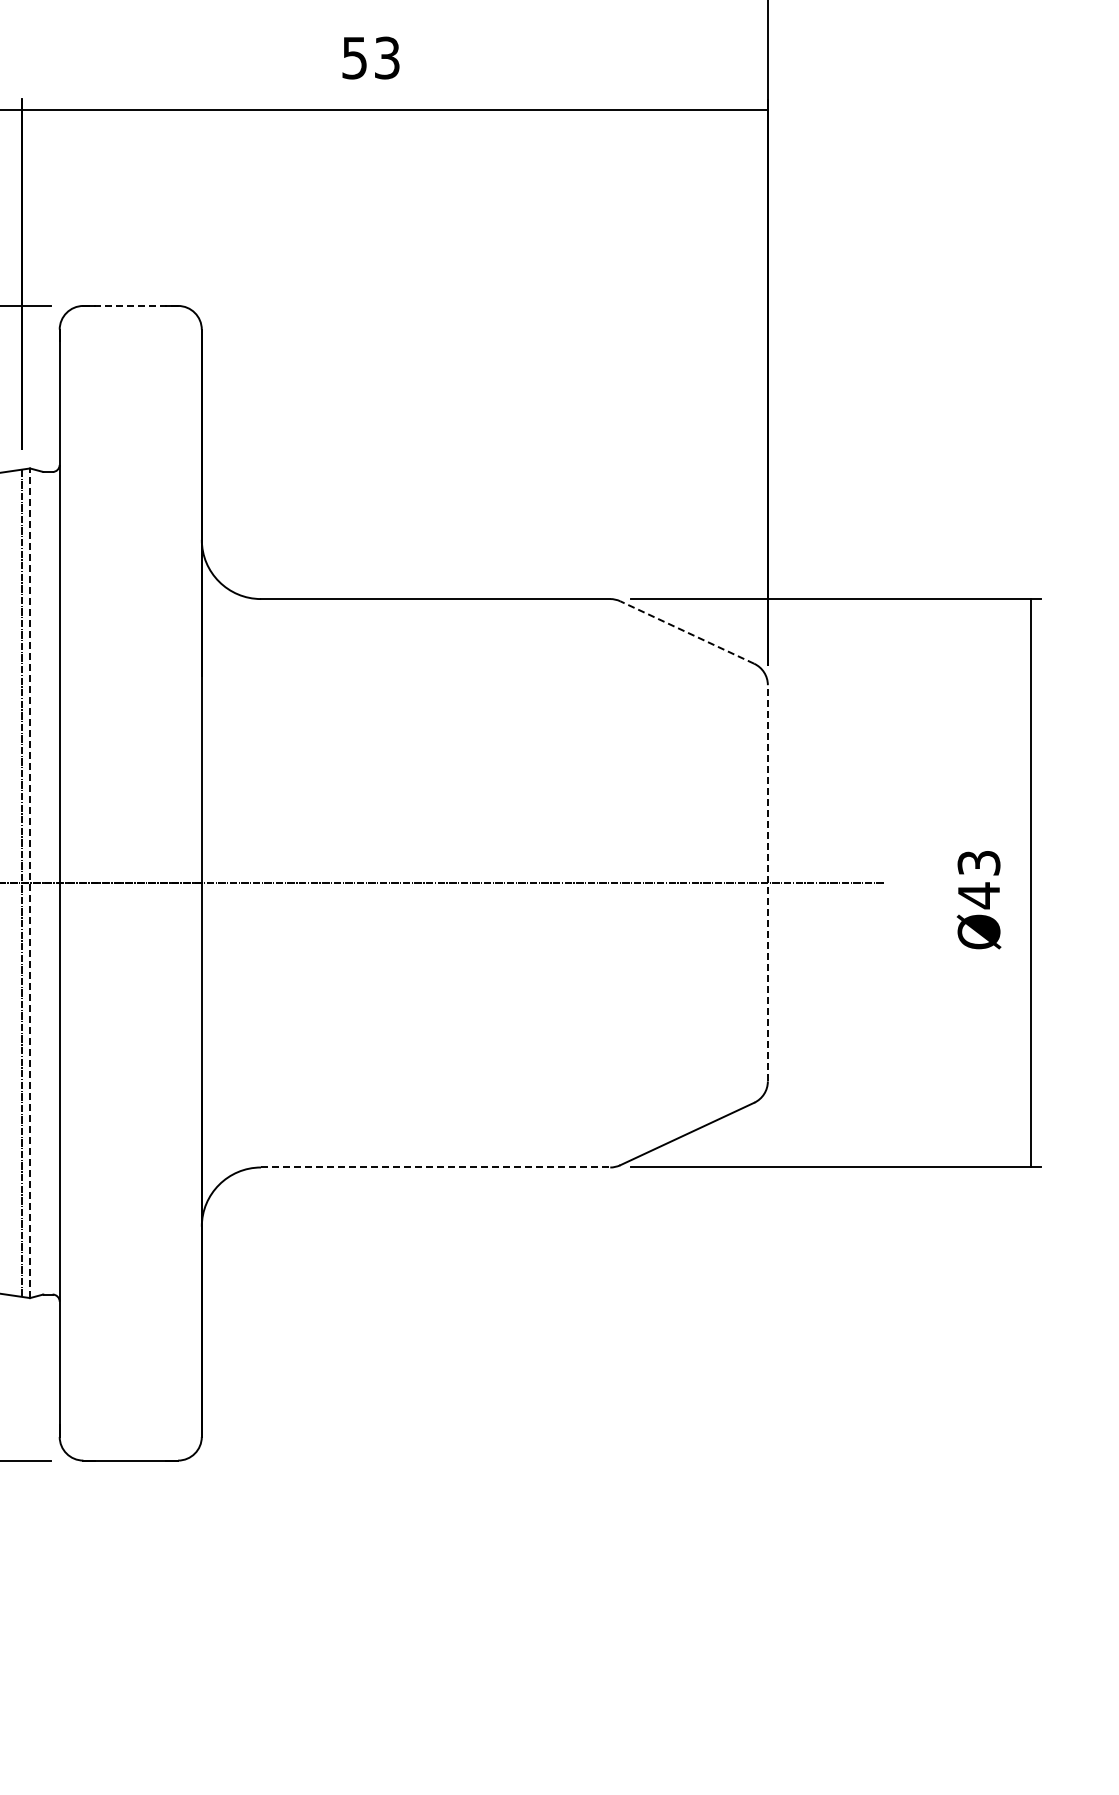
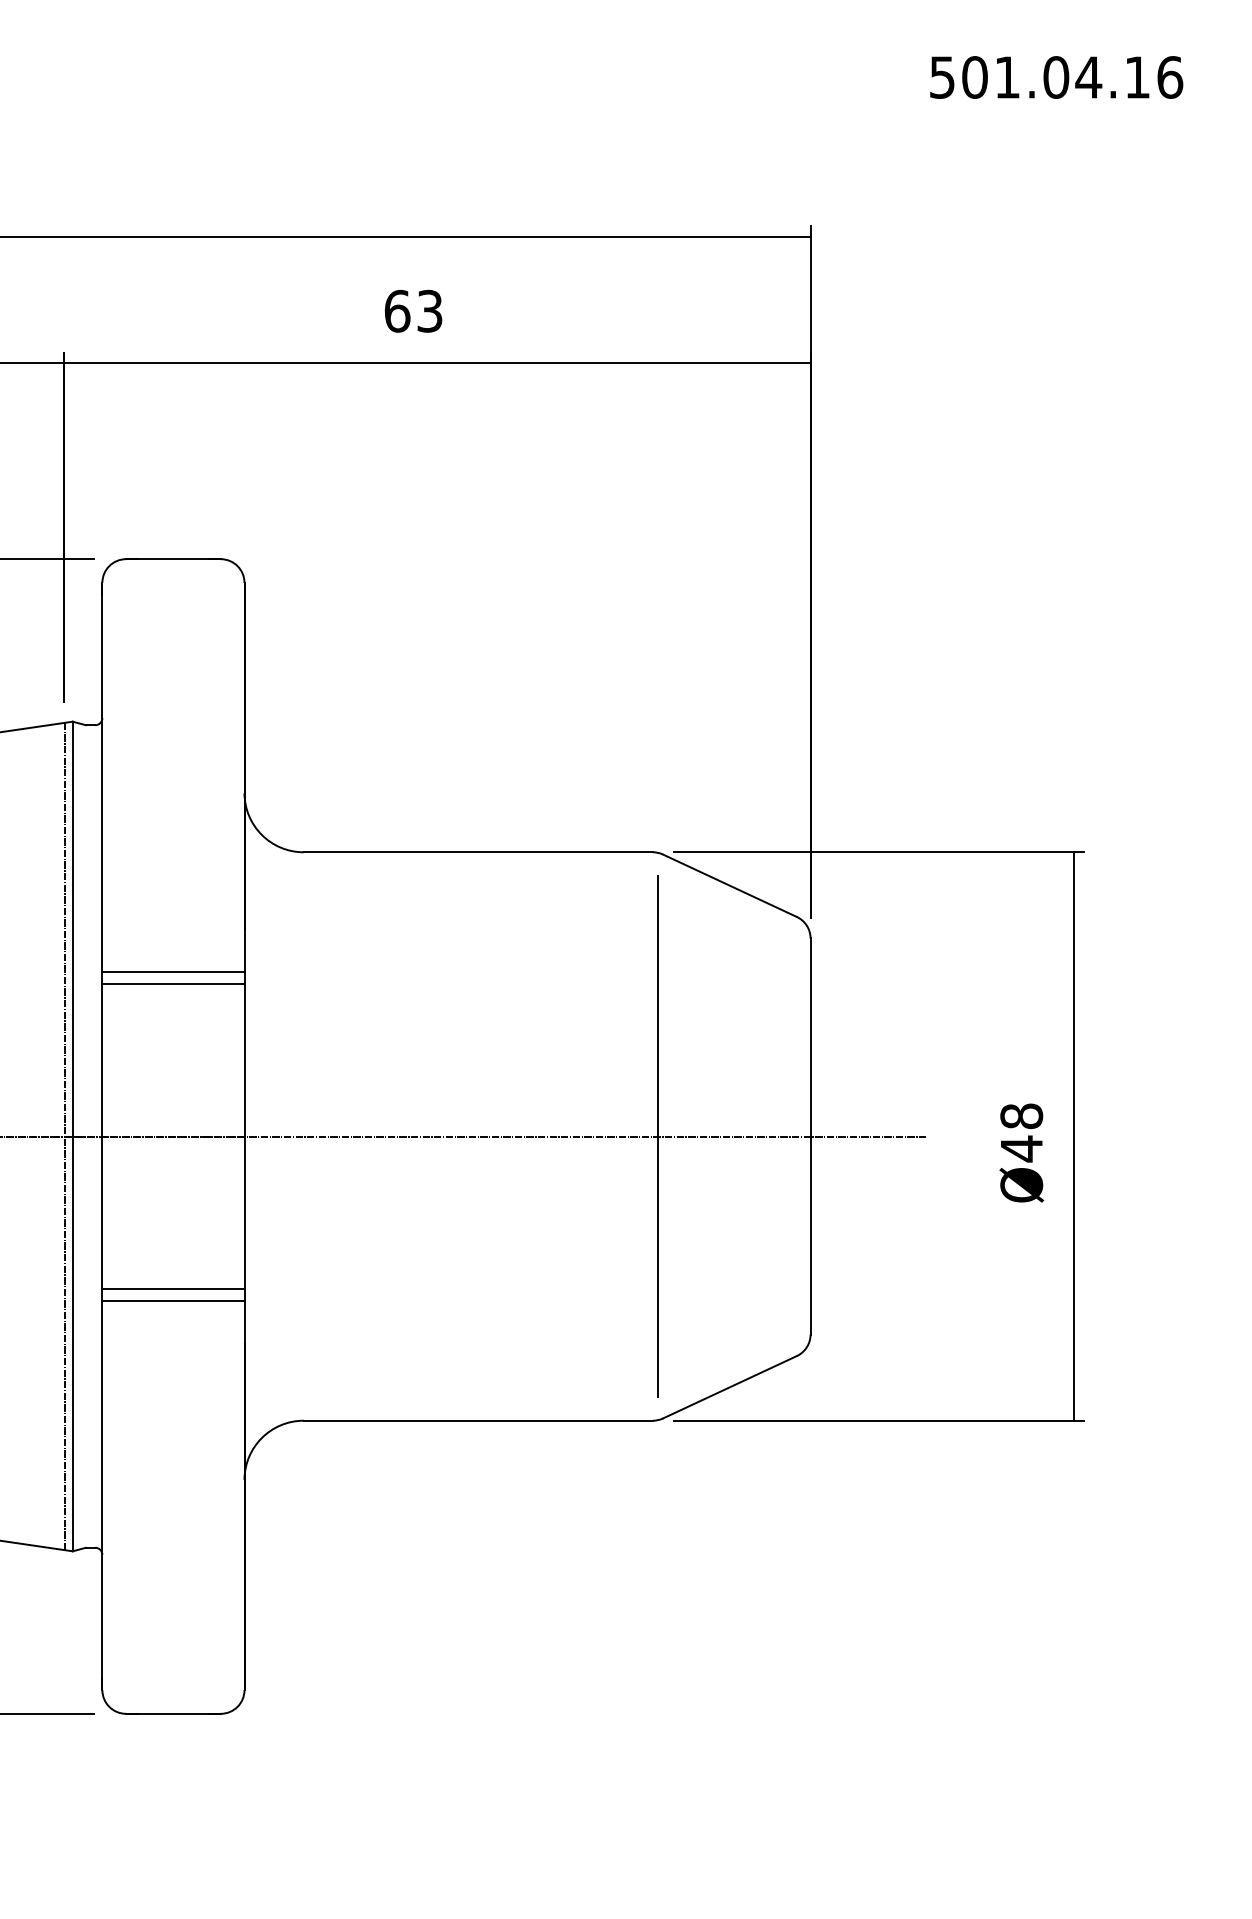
text: (354, 57) -> (397, 310), 53 -> 63
line: (129, 306) -> (172, 559), dashed -> solid
line: (686, 632) -> (729, 885), dashed -> solid
line: (130, 719) -> (173, 972), added
line: (130, 731) -> (173, 984), added
text: (978, 863) -> (1021, 1116), Ø43 -> Ø48
line: (29, 883) -> (72, 1136), dashed -> solid
line: (615, 883) -> (658, 1136), added
line: (767, 883) -> (810, 1136), dashed -> solid
line: (130, 1035) -> (173, 1288), added
line: (130, 1047) -> (173, 1300), added
line: (435, 1167) -> (478, 1420), dashed -> solid

